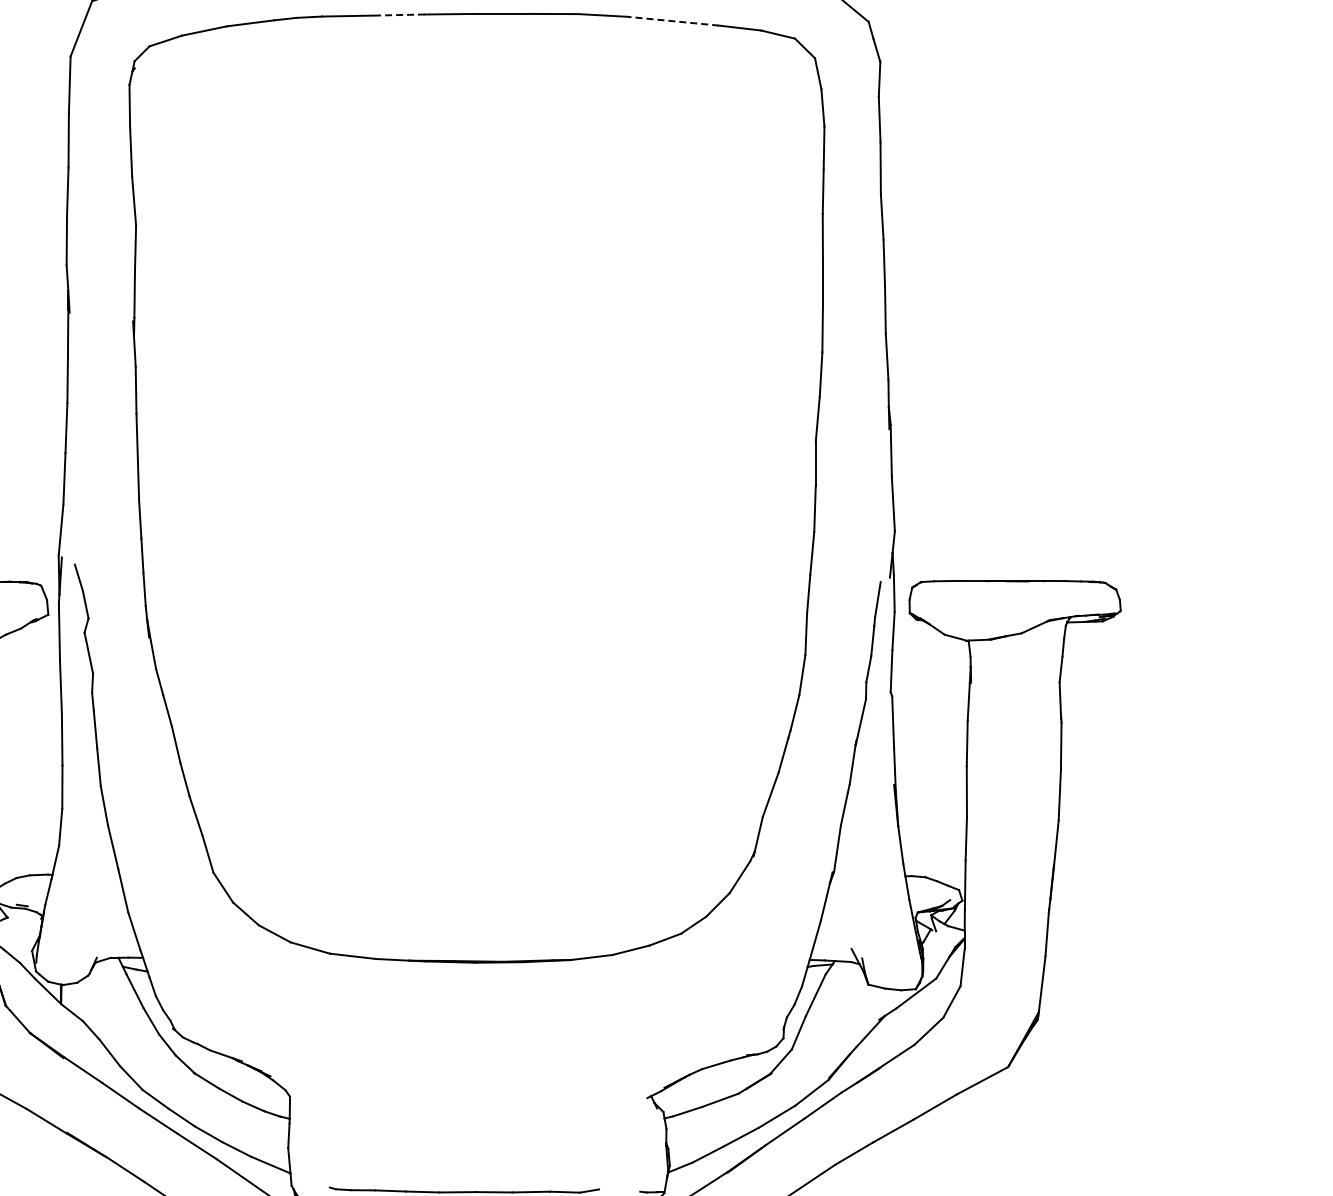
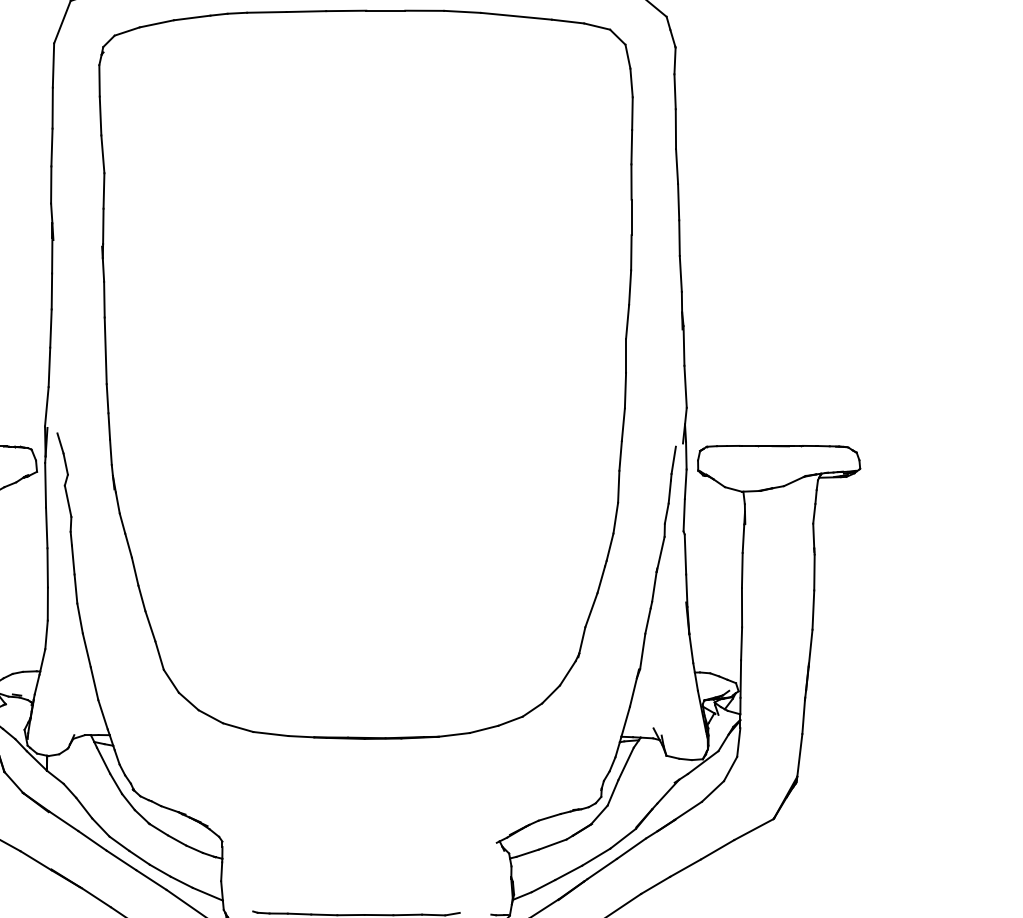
line: (399, 15) -> (306, 11), dashed -> solid
line: (672, 21) -> (516, 16), dashed -> solid

